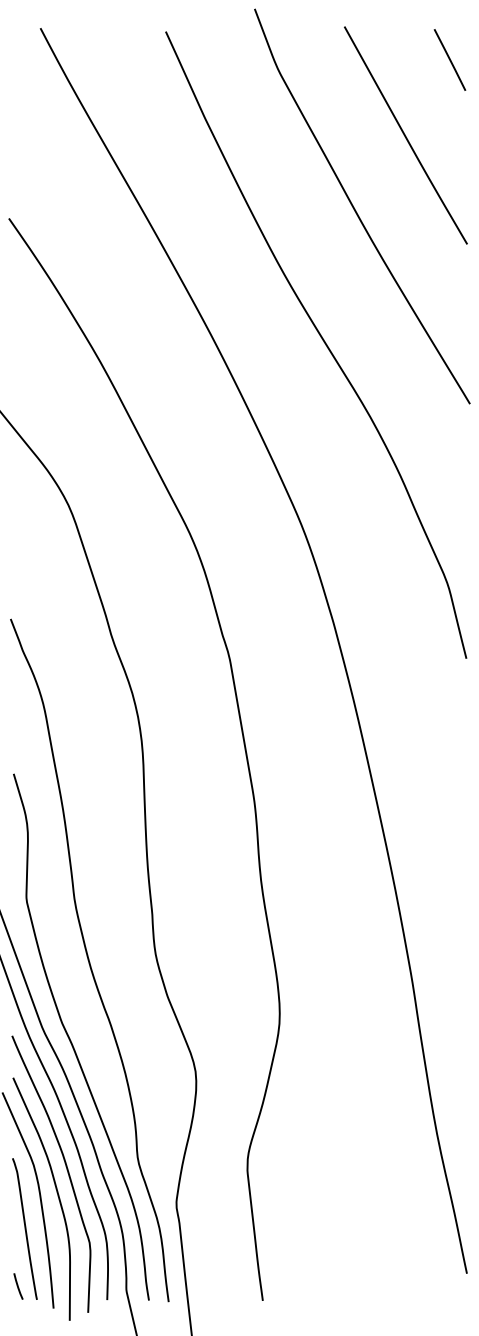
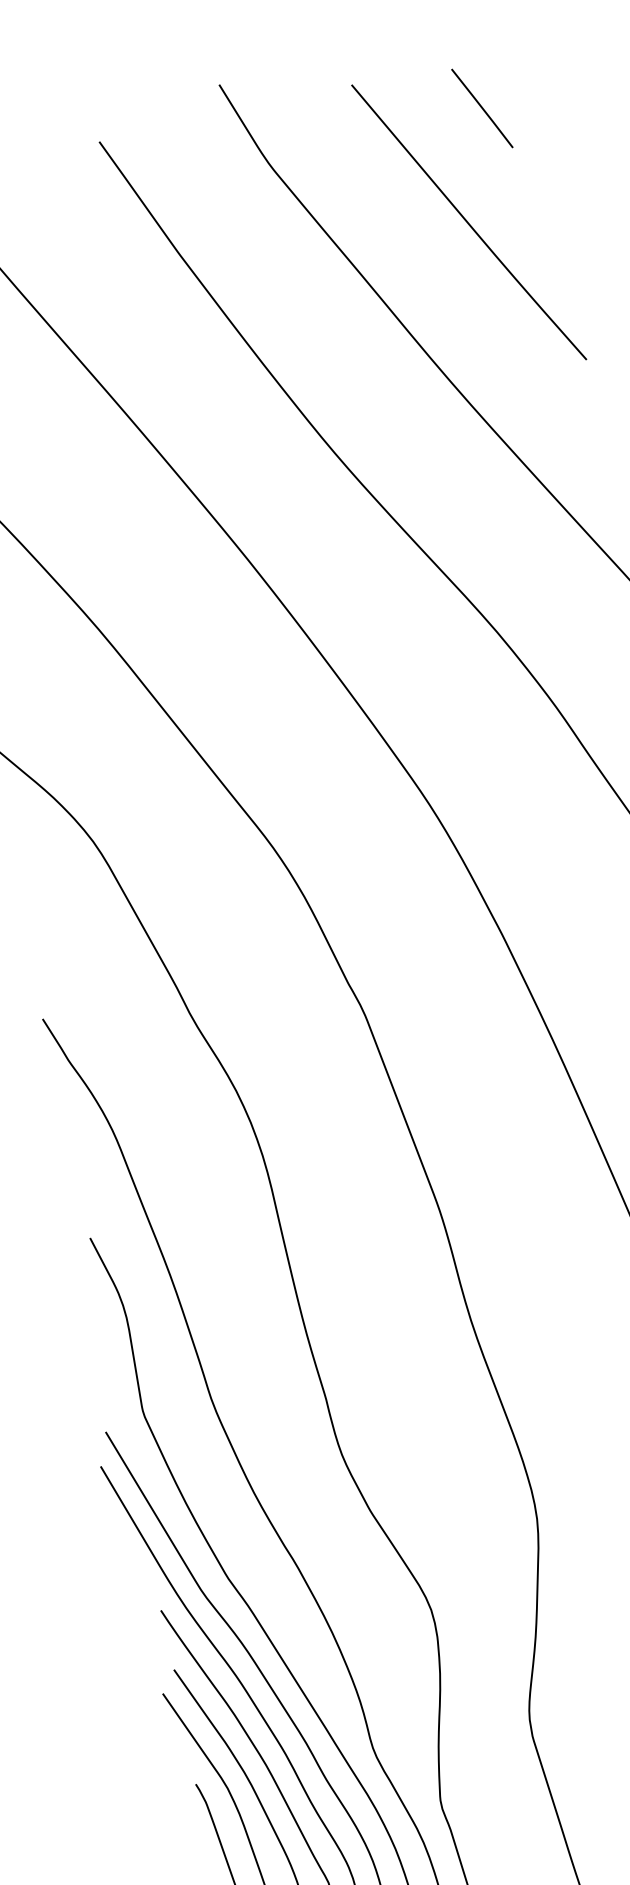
line: (449, 59) -> (481, 107), moved

